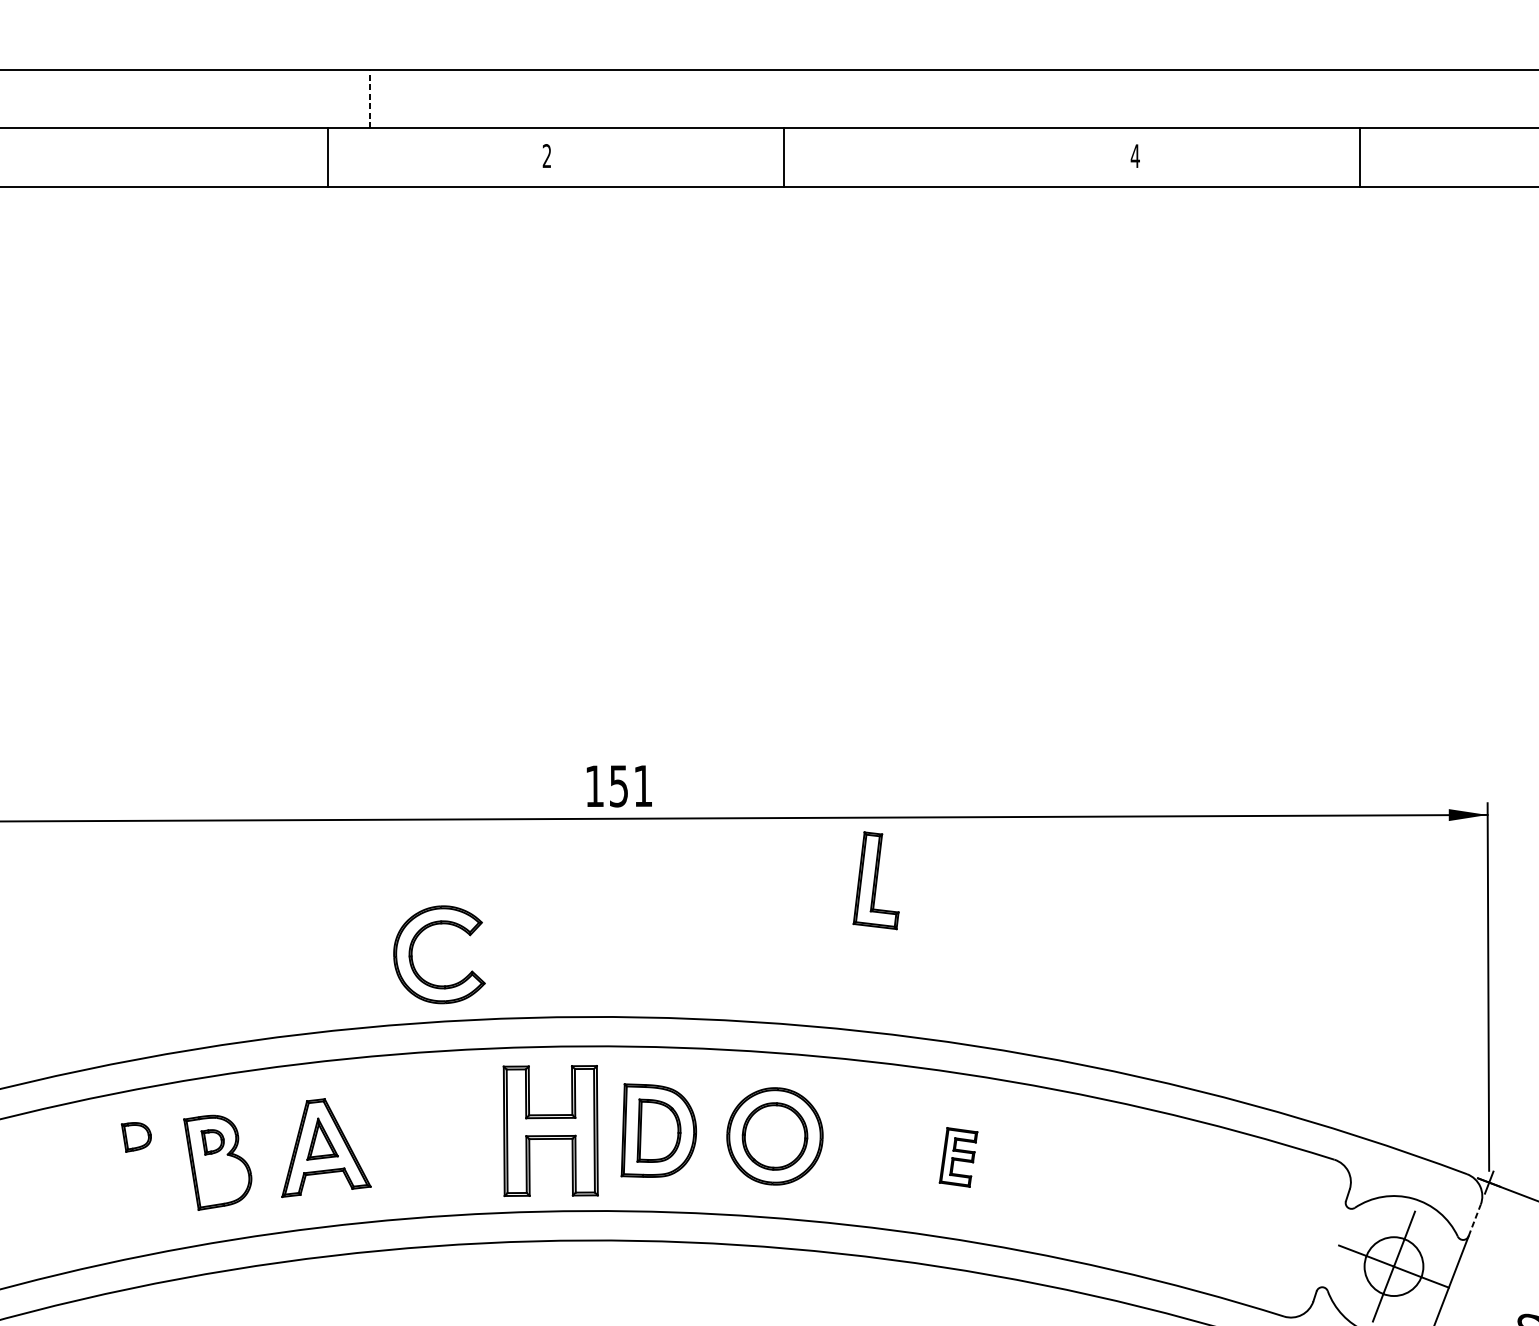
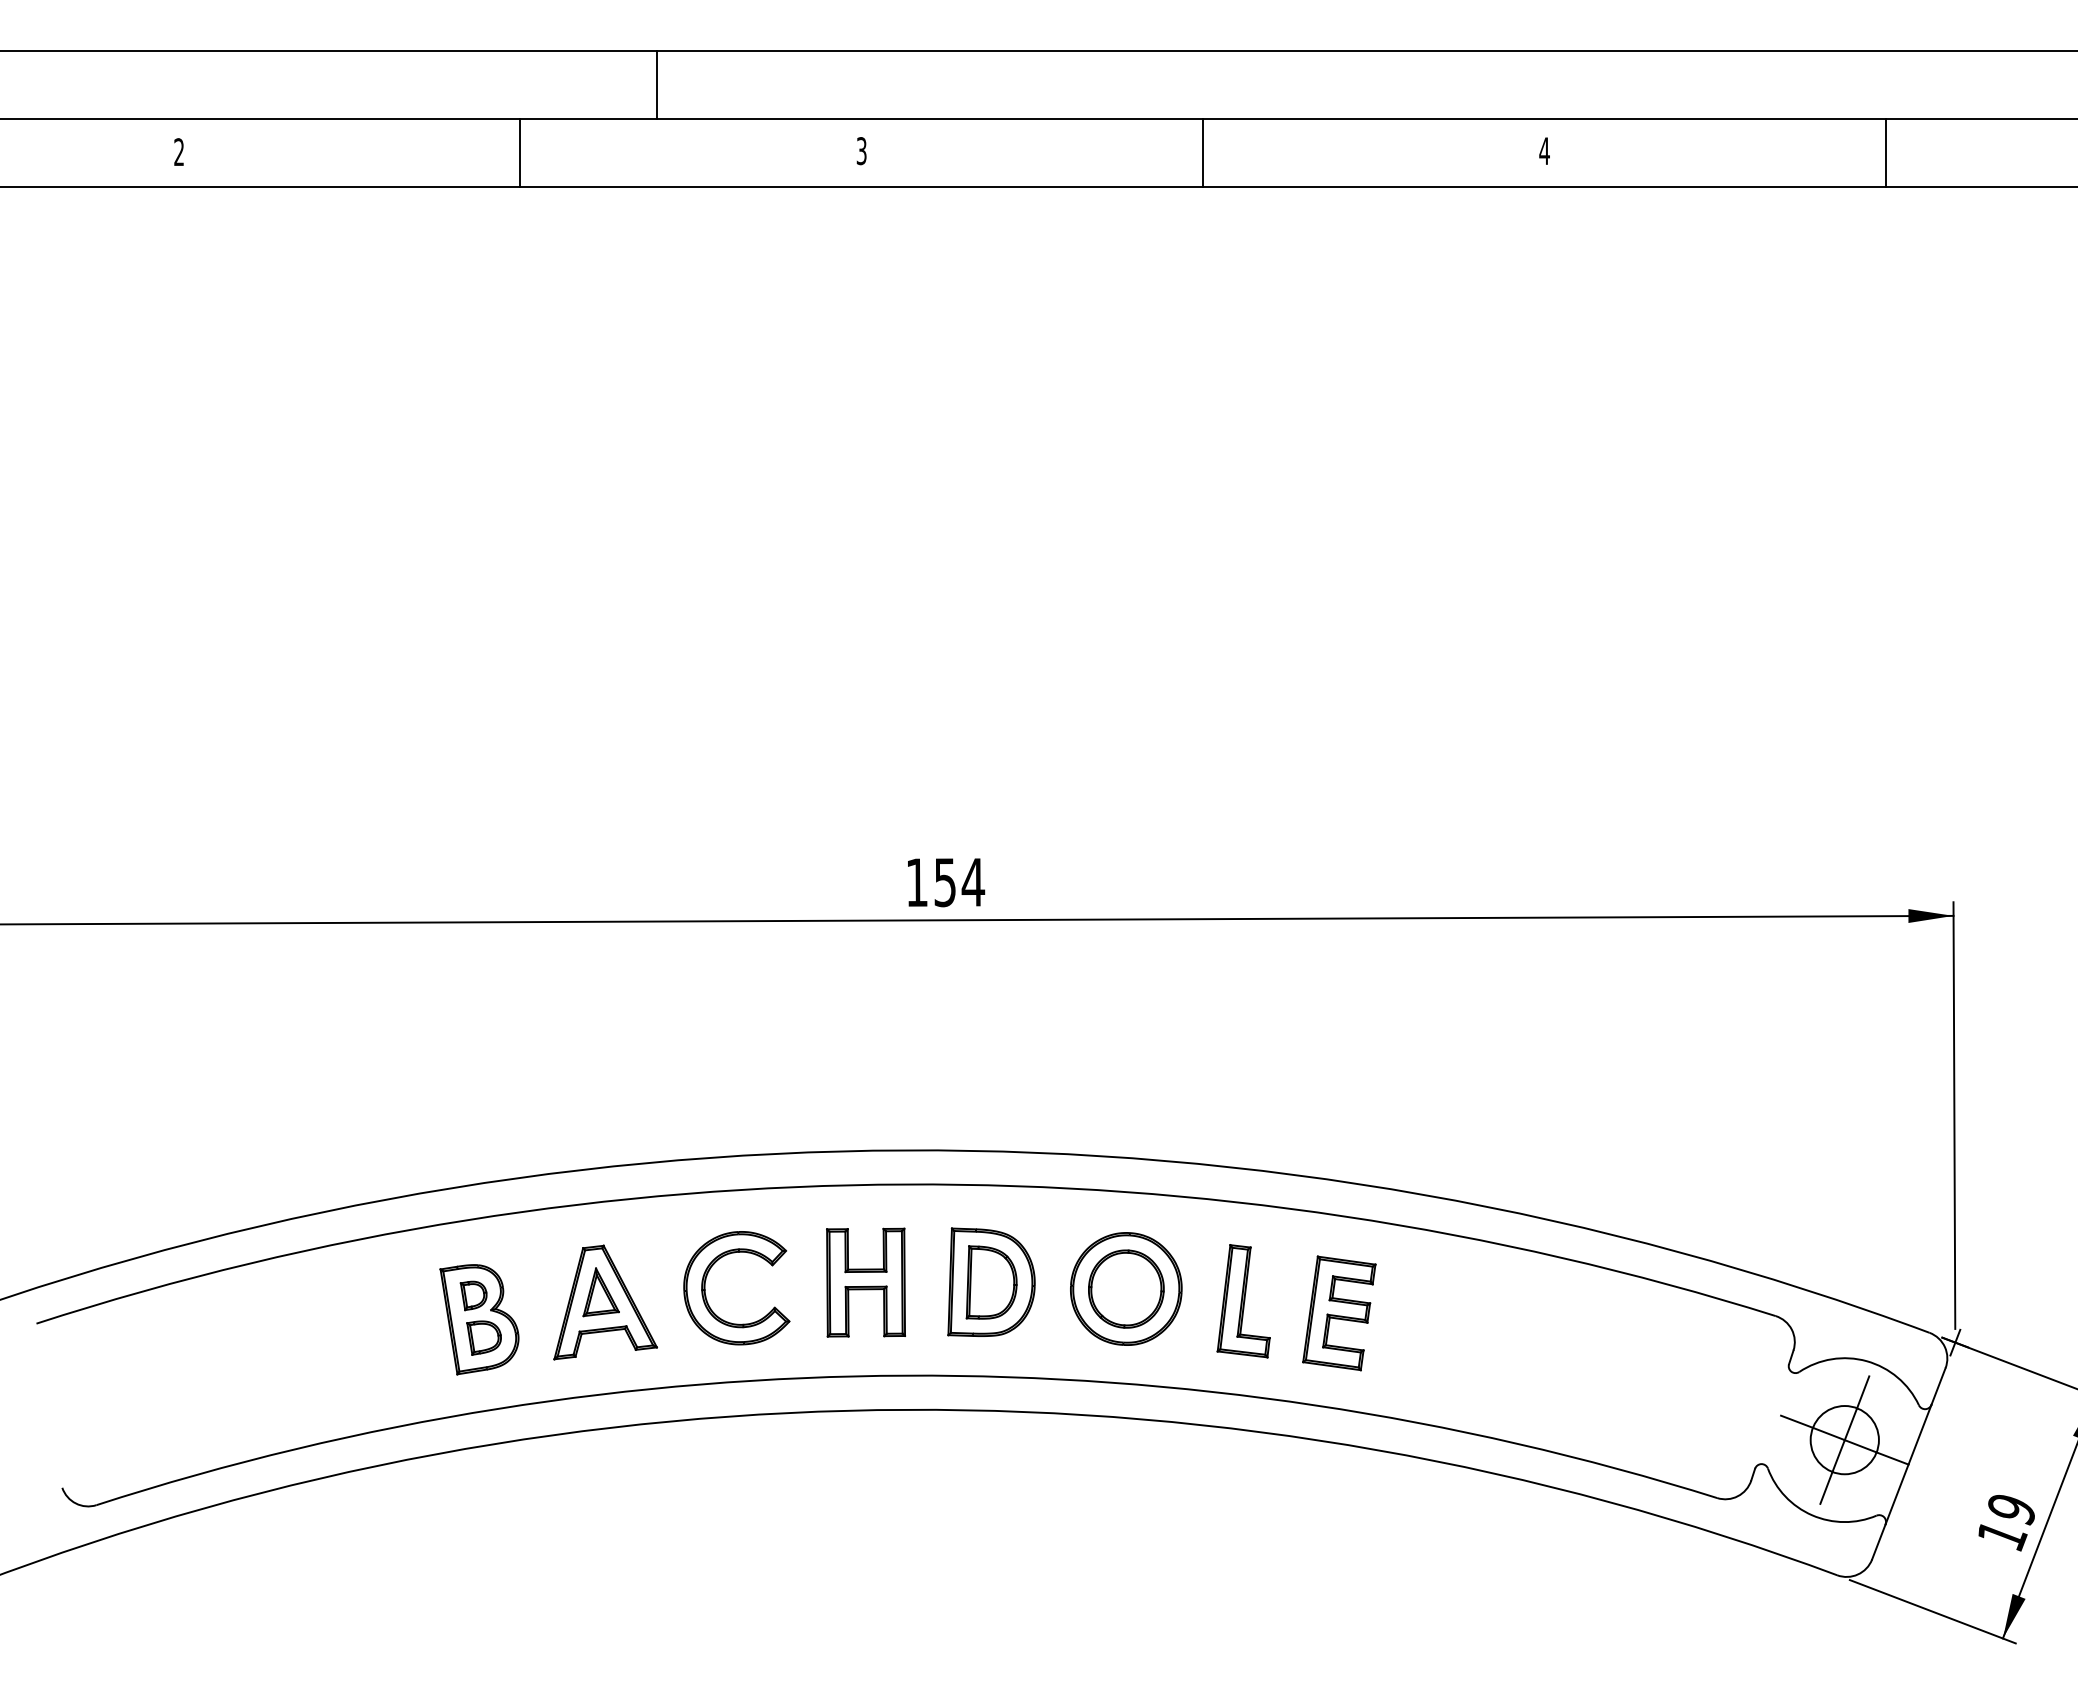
line: (370, 98) -> (656, 84), dashed -> solid
text: (546, 156) -> (861, 151), 2 -> 3
line: (328, 157) -> (520, 152), moved
line: (783, 157) -> (1202, 152), moved
line: (1360, 157) -> (1885, 152), moved
text: (643, 786) -> (973, 882), 151 -> 154
part: (875, 880) -> (1243, 1301), moved
part: (413, 961) -> (706, 1295), moved
part: (550, 1130) -> (865, 1282), size x0.71
part: (135, 1136) -> (483, 1337), moved
part: (958, 1157) -> (1339, 1313), size x1.67
line: (1474, 1220) -> (1938, 1386), dashed -> solid

